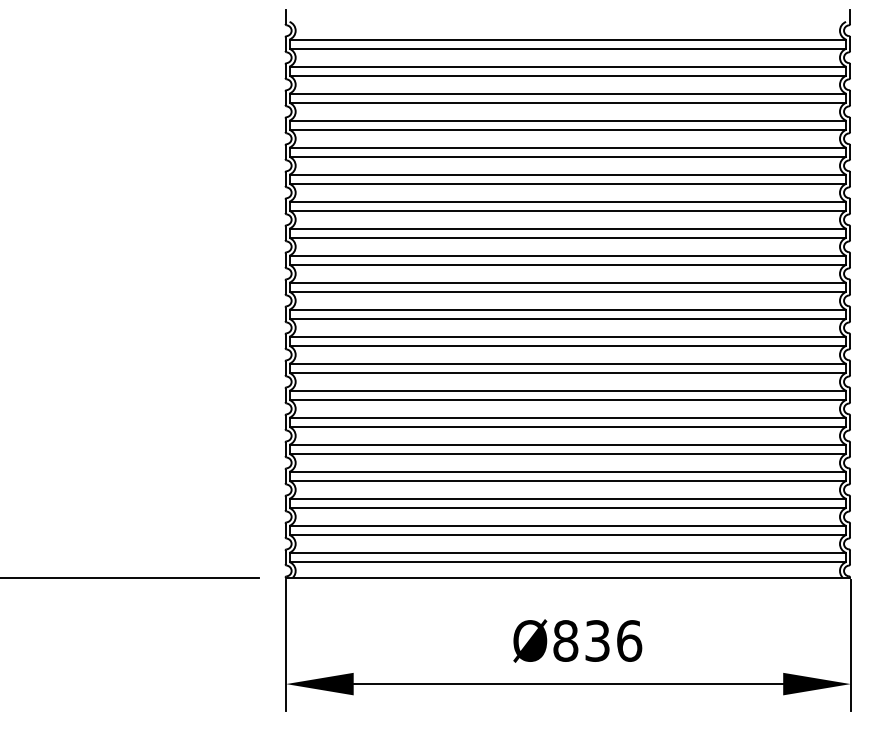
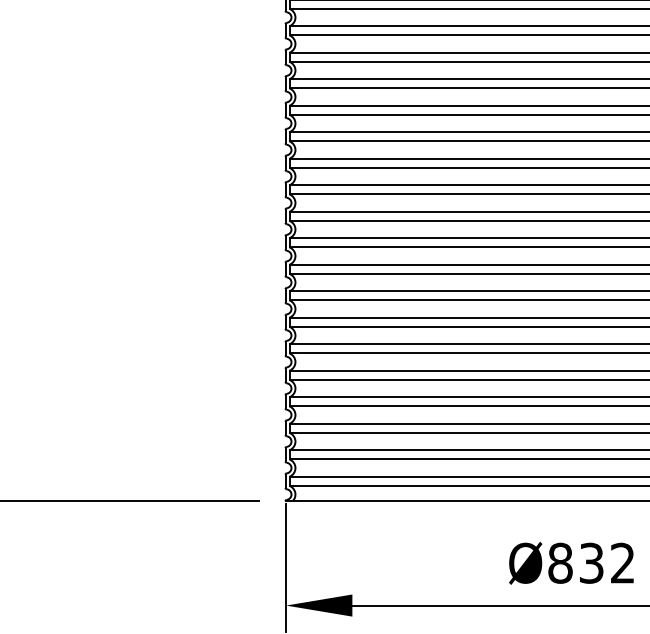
text: (629, 640) -> (622, 562), Ø836 -> Ø832

